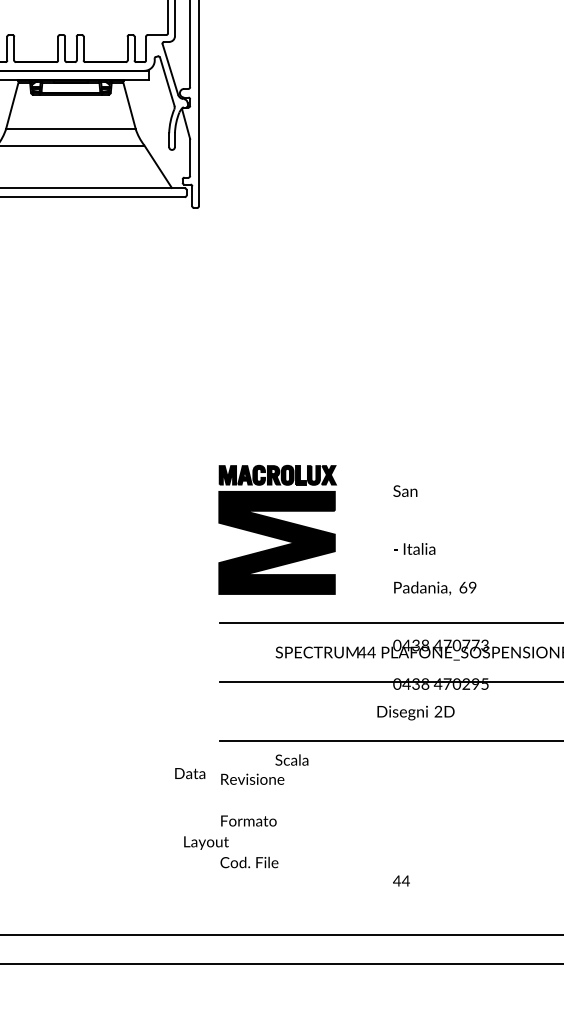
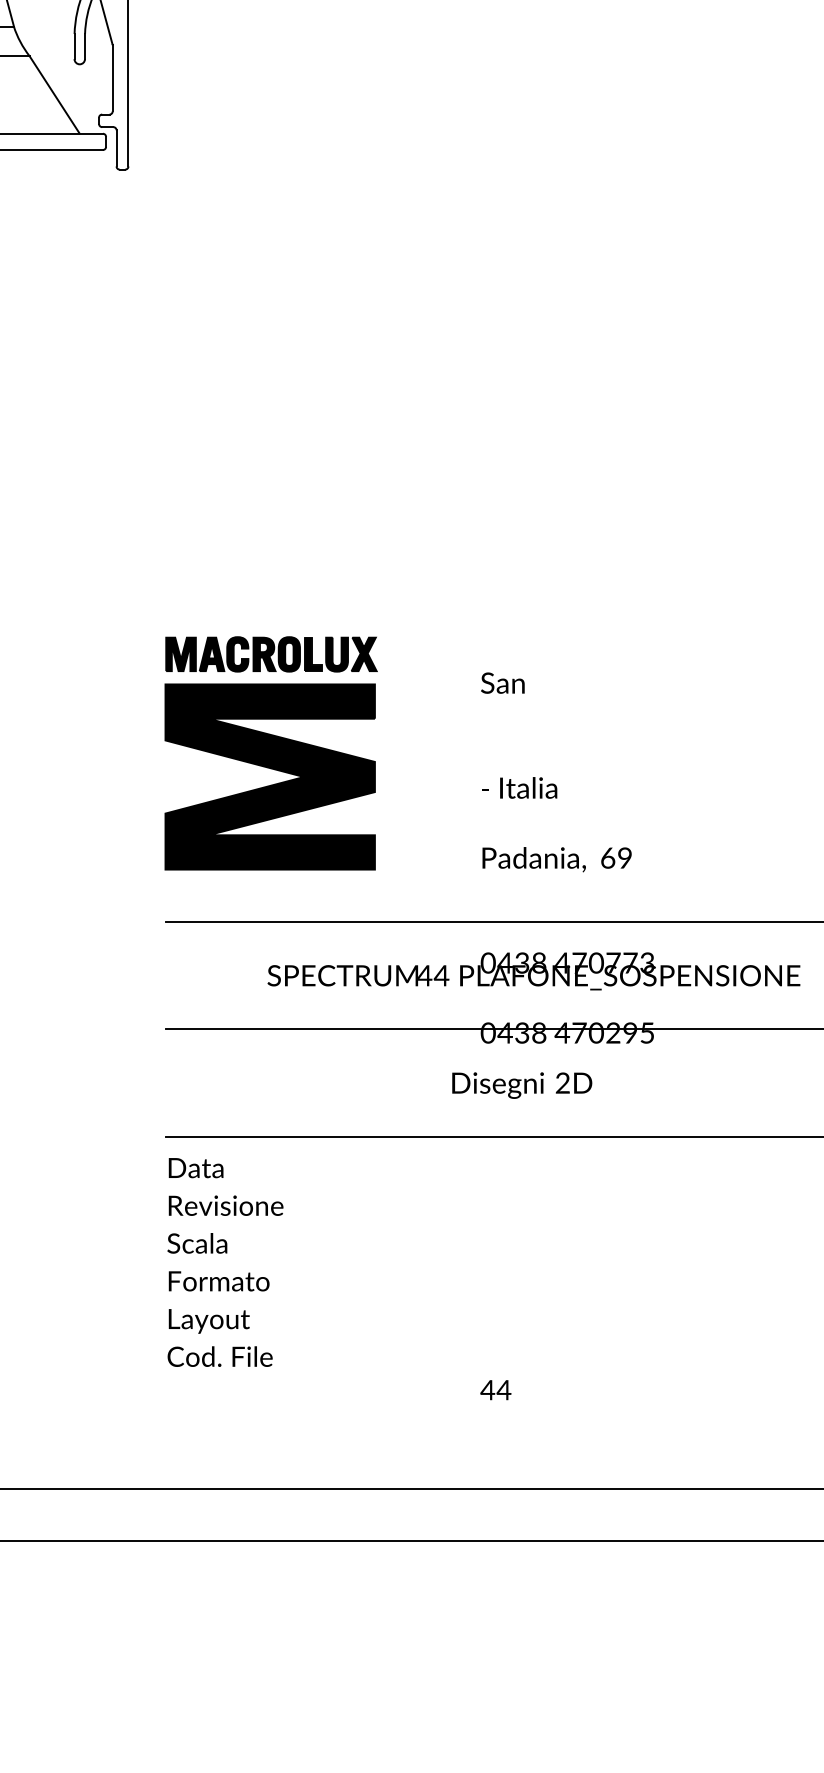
text: (291, 759) -> (196, 1242), moved
text: (190, 773) -> (196, 1167), moved
text: (206, 842) -> (209, 1320), moved

